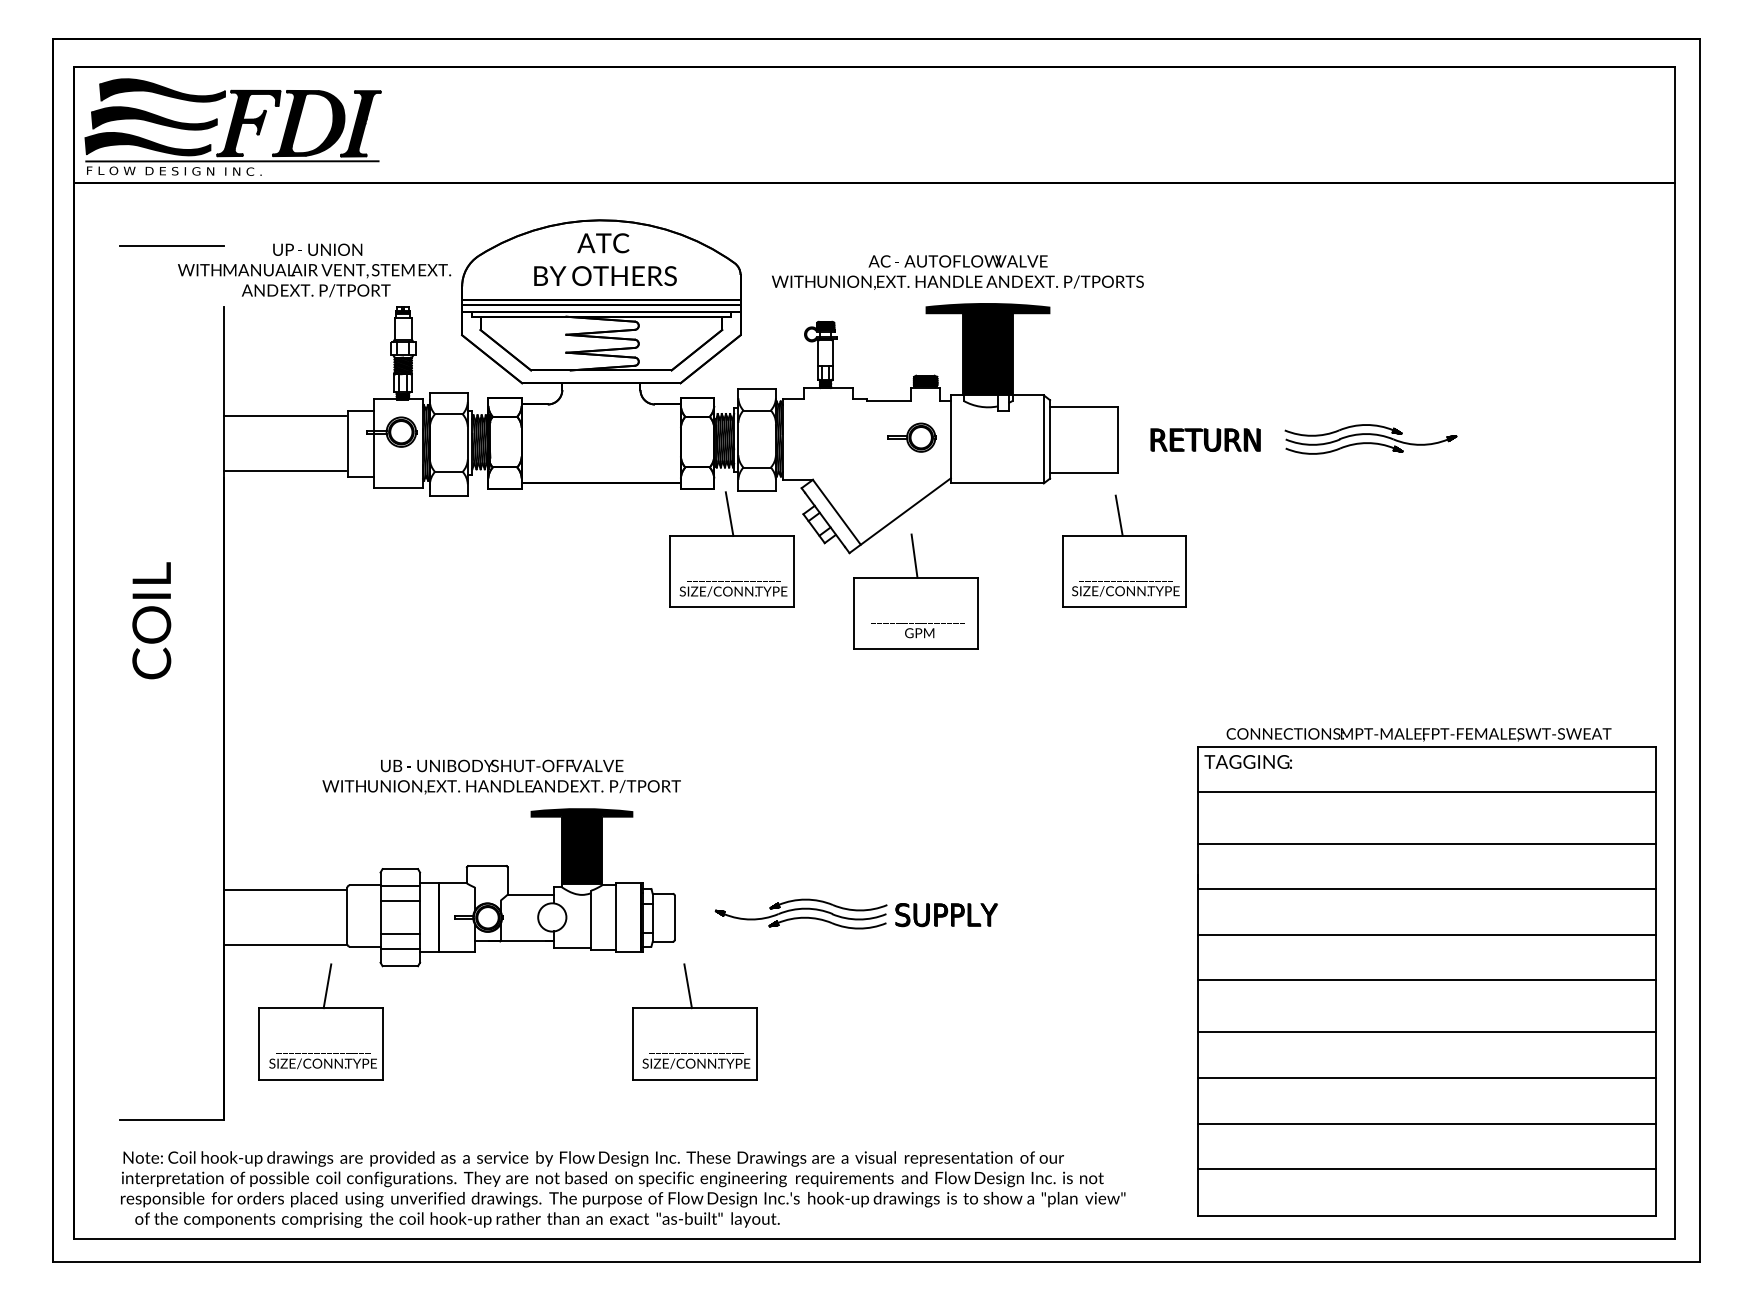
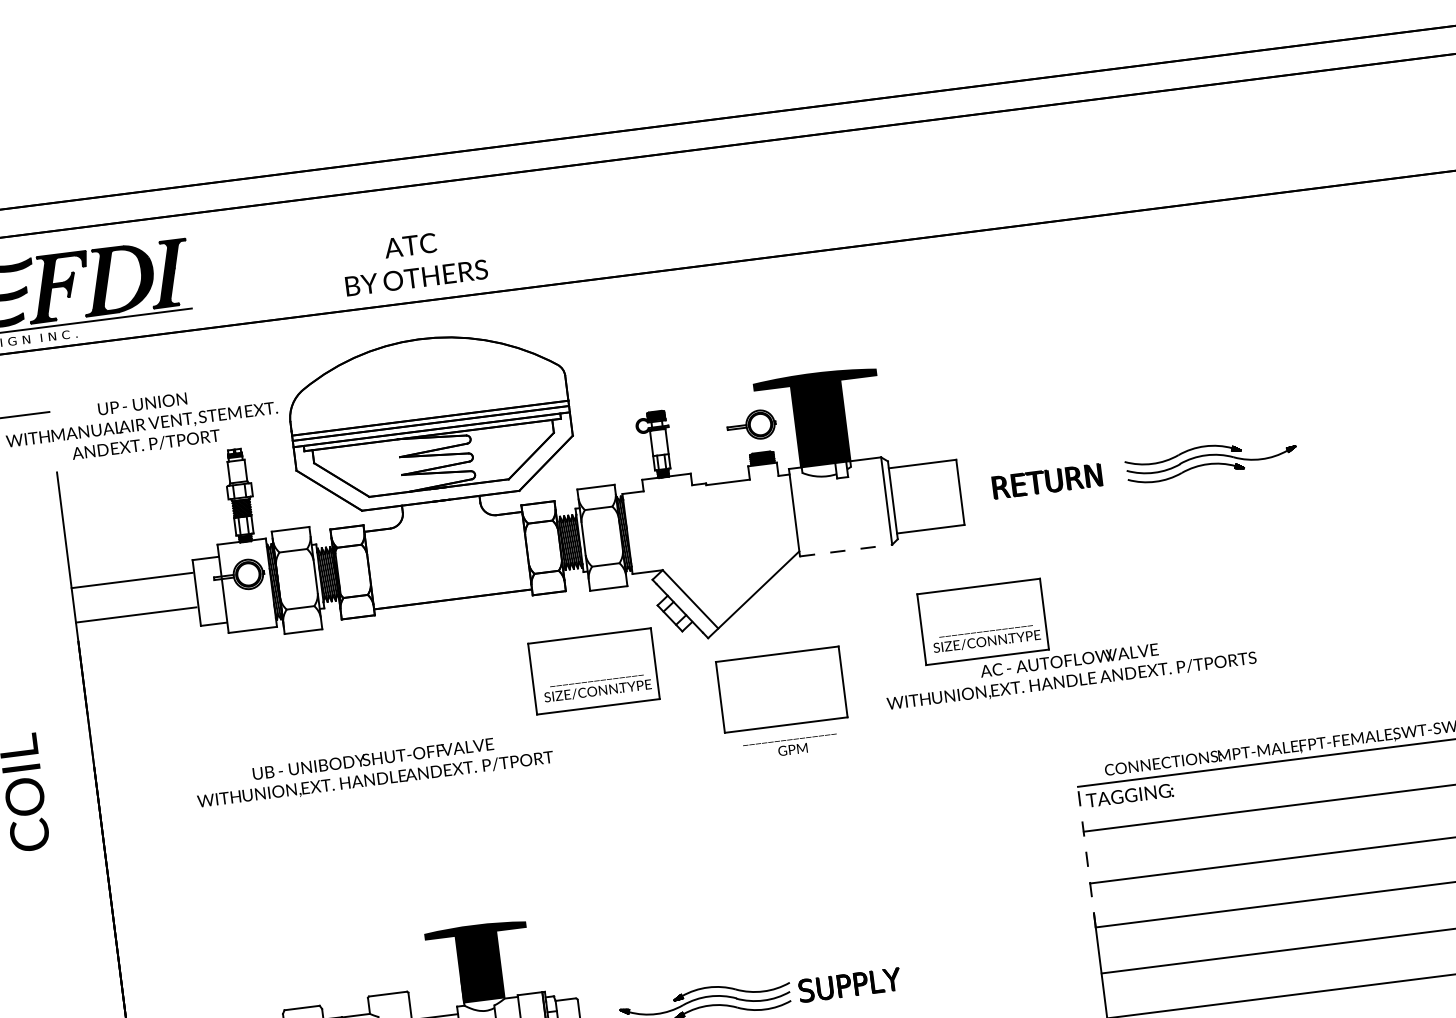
text: (605, 259) -> (414, 261), moved
text: (957, 272) -> (1070, 671), moved
line: (284, 416) -> (135, 615), moved
part: (911, 437) -> (750, 425), moved
line: (285, 470) -> (132, 580), moved
line: (997, 483) -> (846, 550), solid -> dashed
line: (729, 514) -> (584, 614), removed
line: (1118, 515) -> (970, 567), removed
line: (914, 555) -> (772, 632), removed
text: (917, 630) -> (790, 747), moved
text: (501, 776) -> (373, 769), moved
line: (1197, 817) -> (1086, 856), solid -> dashed

